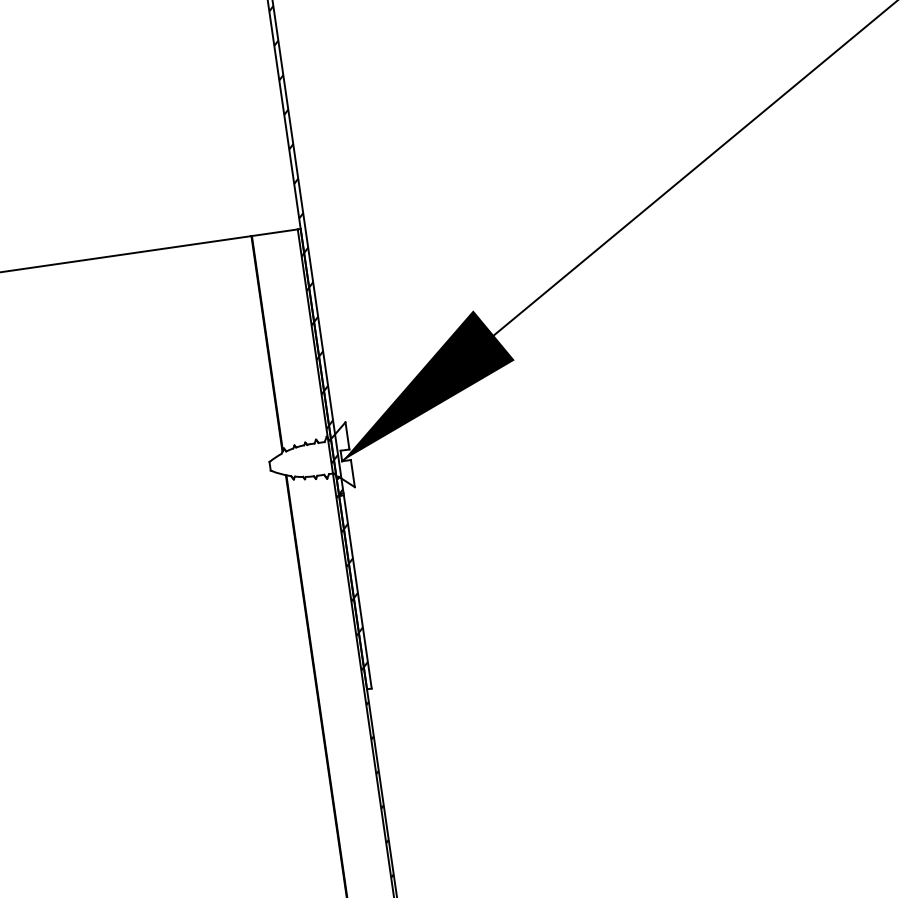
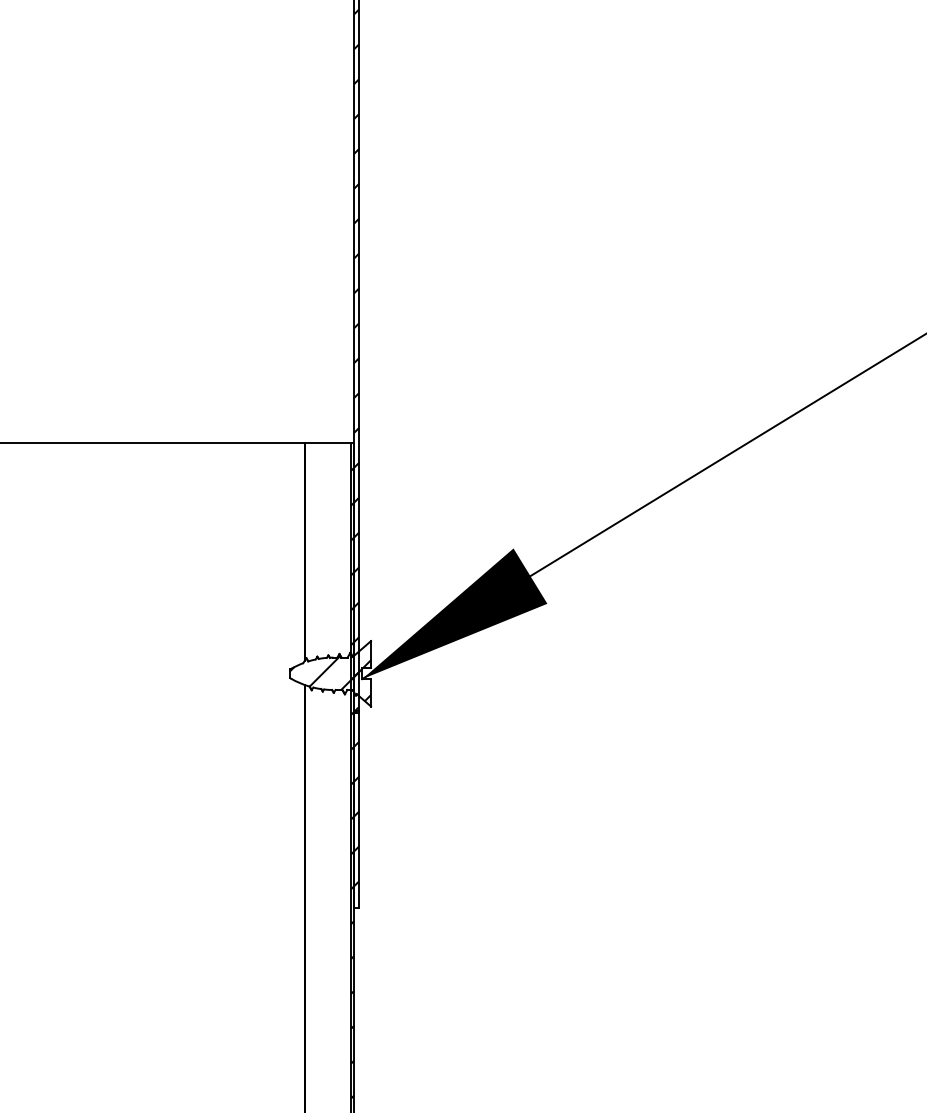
hatch: (310, 465) -> (330, 678), added

